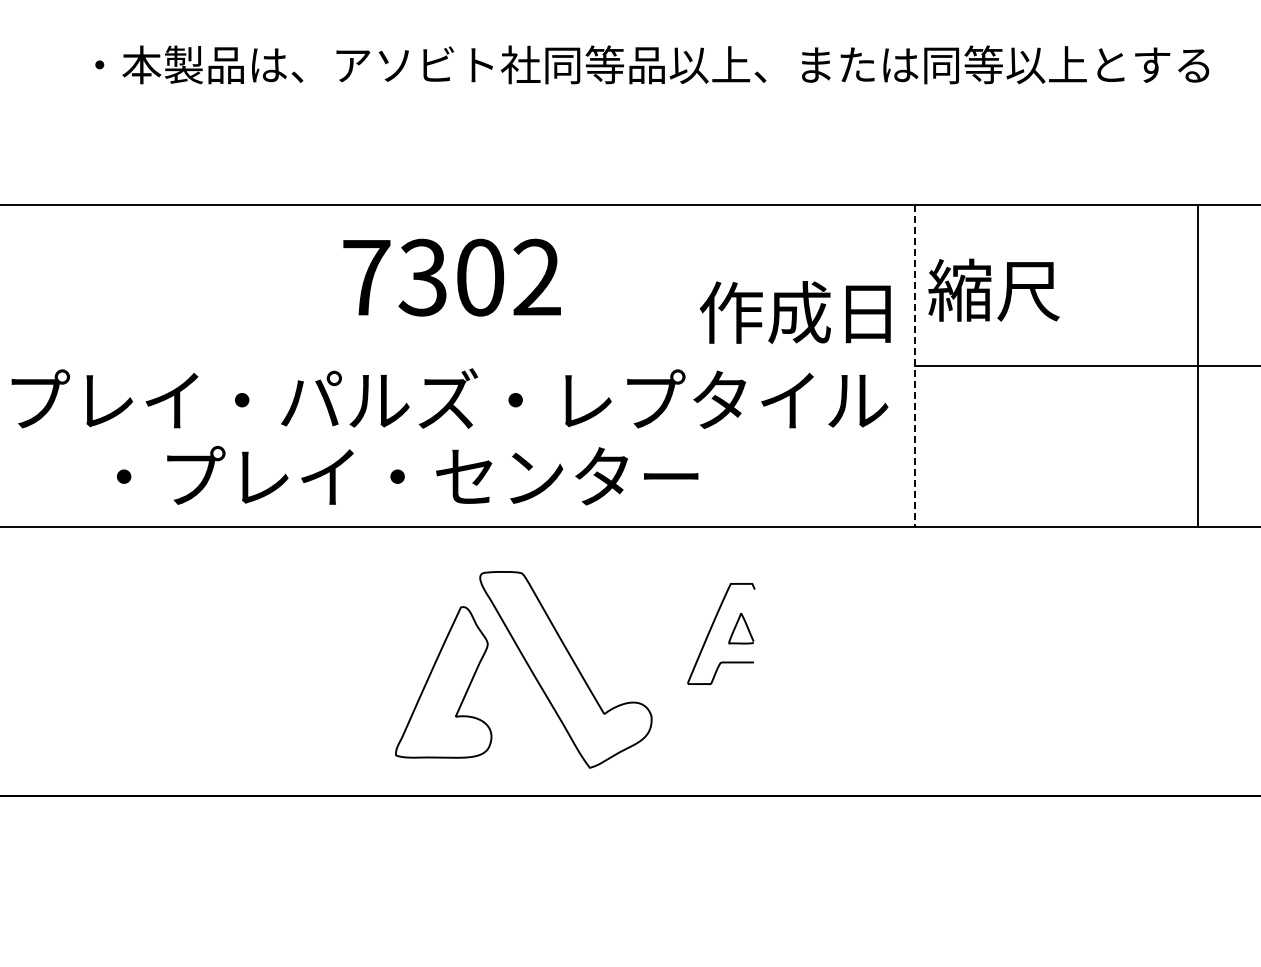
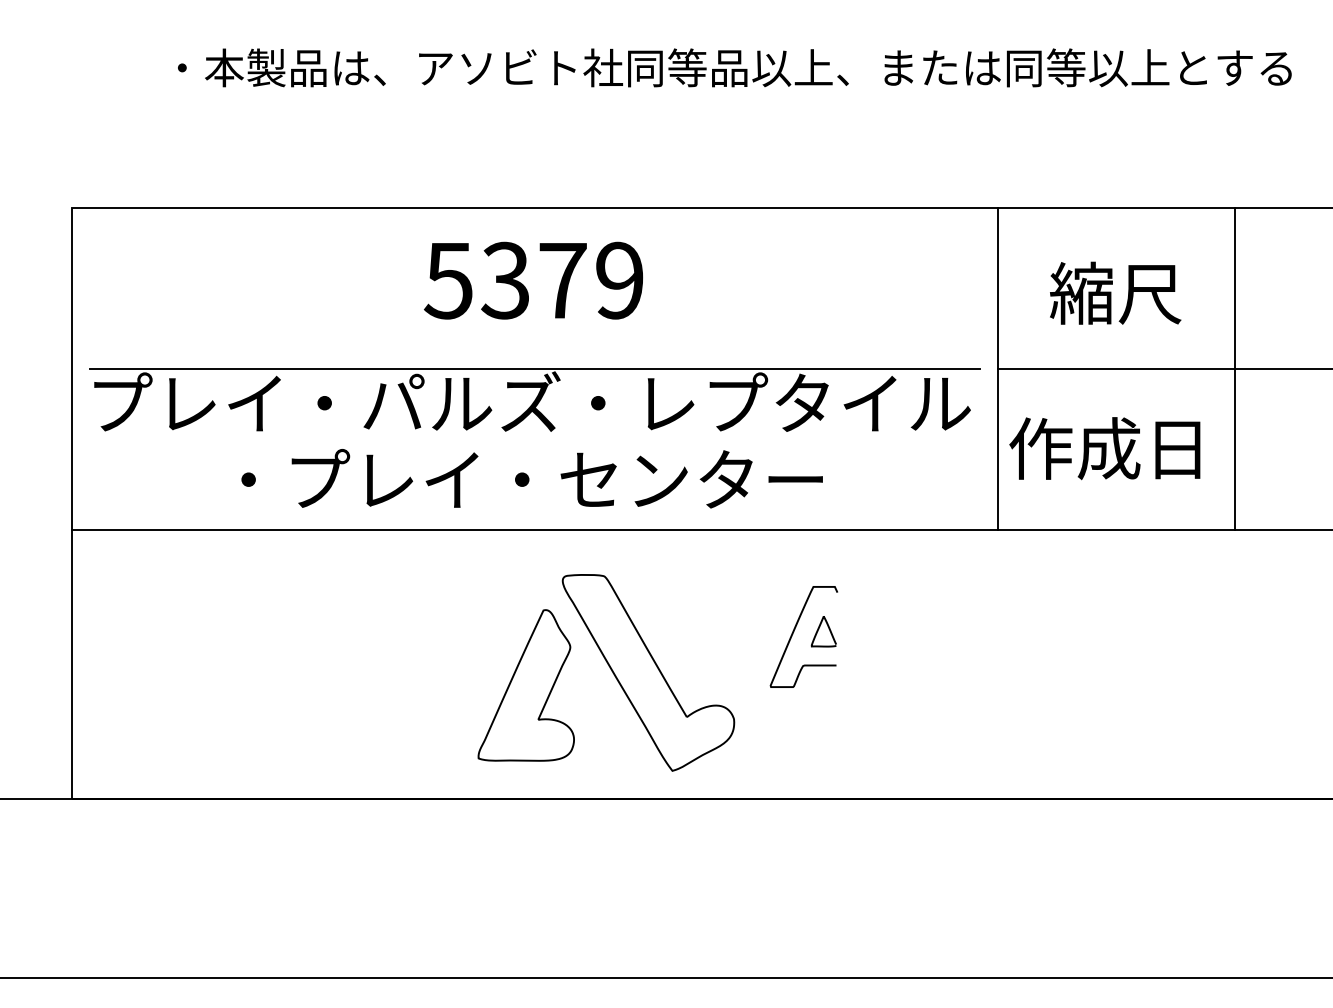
text: (450, 277) -> (533, 280), 7302 -> 5379
text: (993, 289) -> (1115, 292), moved
text: (794, 312) -> (1104, 448), moved
line: (451, 366) -> (534, 369), added
line: (914, 366) -> (997, 369), dashed -> solid
line: (1197, 366) -> (1234, 369), moved
text: (406, 475) -> (531, 478), moved

